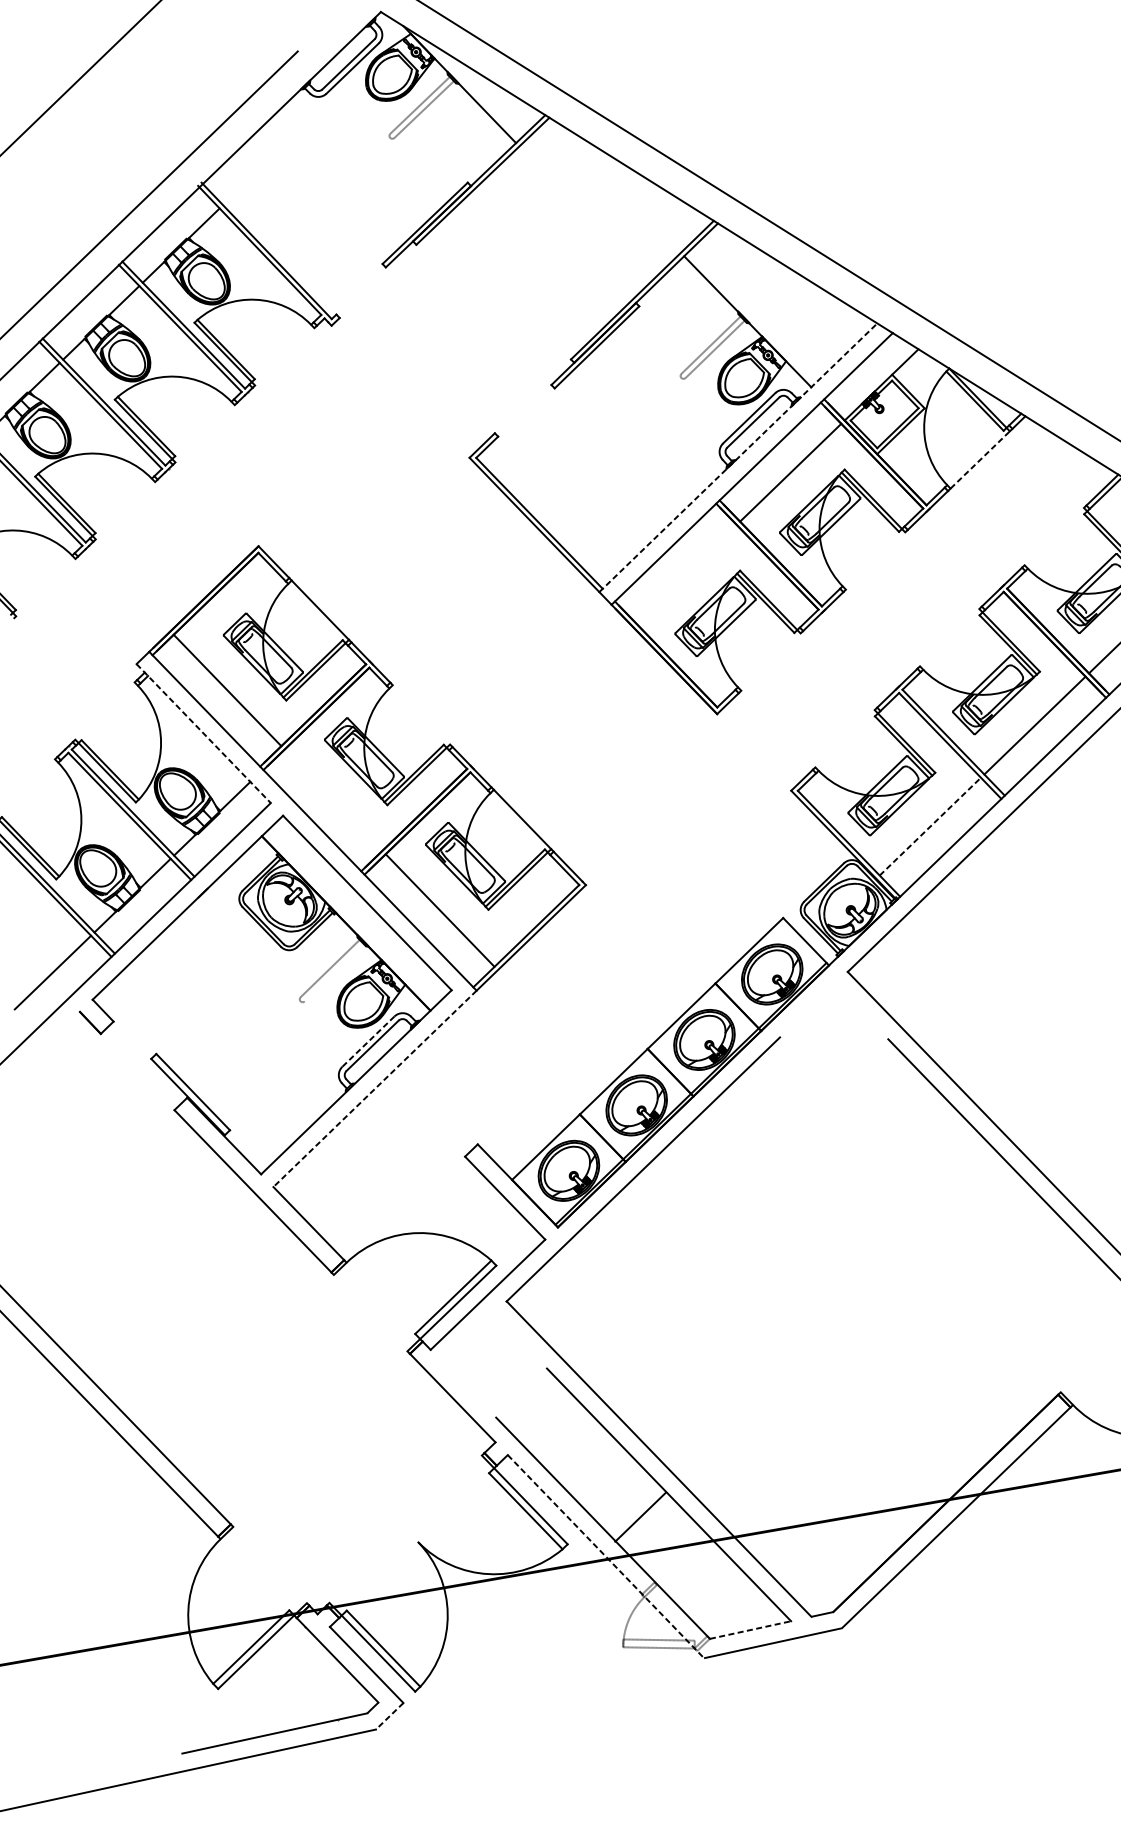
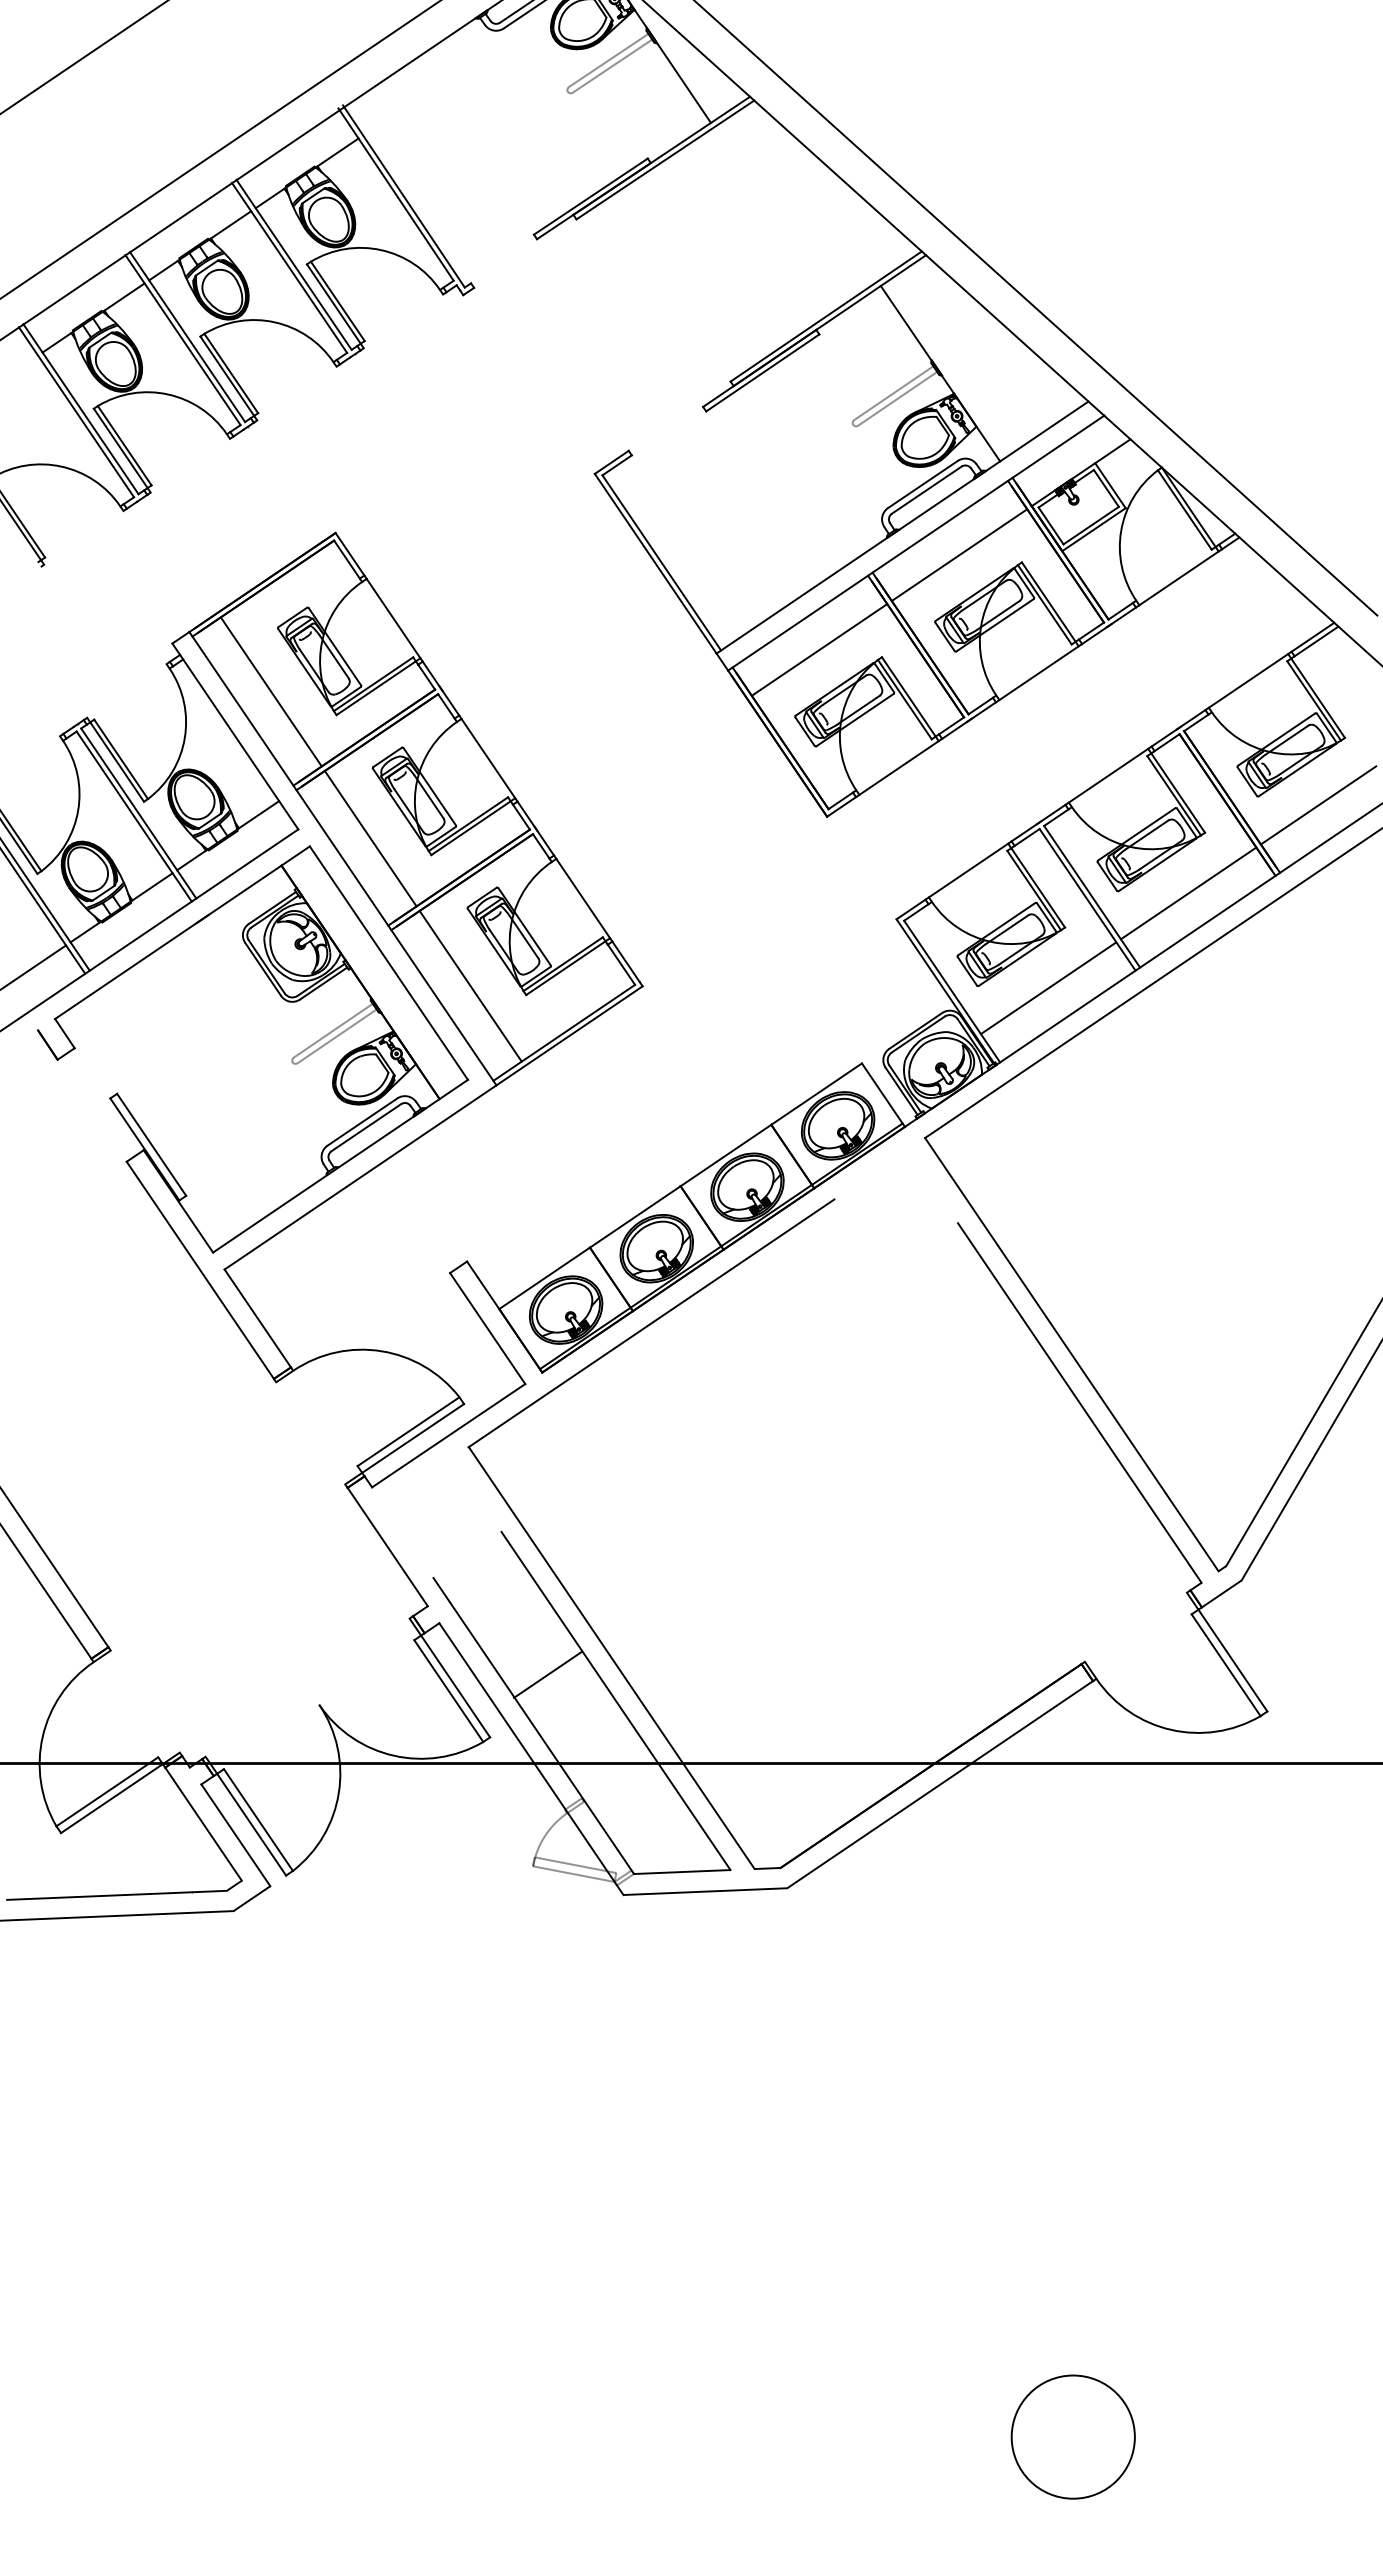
line: (738, 457) -> (902, 527), dashed -> solid
line: (980, 459) -> (1179, 578), dashed -> solid
line: (1054, 536) -> (1248, 680), added
line: (875, 561) -> (1038, 673), added
line: (685, 573) -> (819, 649), added
line: (949, 637) -> (1108, 775), added
line: (770, 661) -> (898, 767), added
line: (421, 714) -> (488, 758), added
line: (203, 733) -> (235, 736), dashed -> solid
line: (844, 738) -> (968, 870), added
line: (333, 800) -> (370, 838), added
line: (930, 826) -> (1048, 988), dashed -> solid
line: (333, 972) -> (336, 1036), added
line: (368, 1041) -> (362, 1122), dashed -> solid
line: (375, 1088) -> (360, 1177), dashed -> solid
line: (640, 1516) -> (548, 1674), moved
line: (606, 1556) -> (531, 1759), dashed -> solid
line: (750, 1630) -> (682, 1872), dashed -> solid
line: (389, 1716) -> (251, 1898), dashed -> solid

